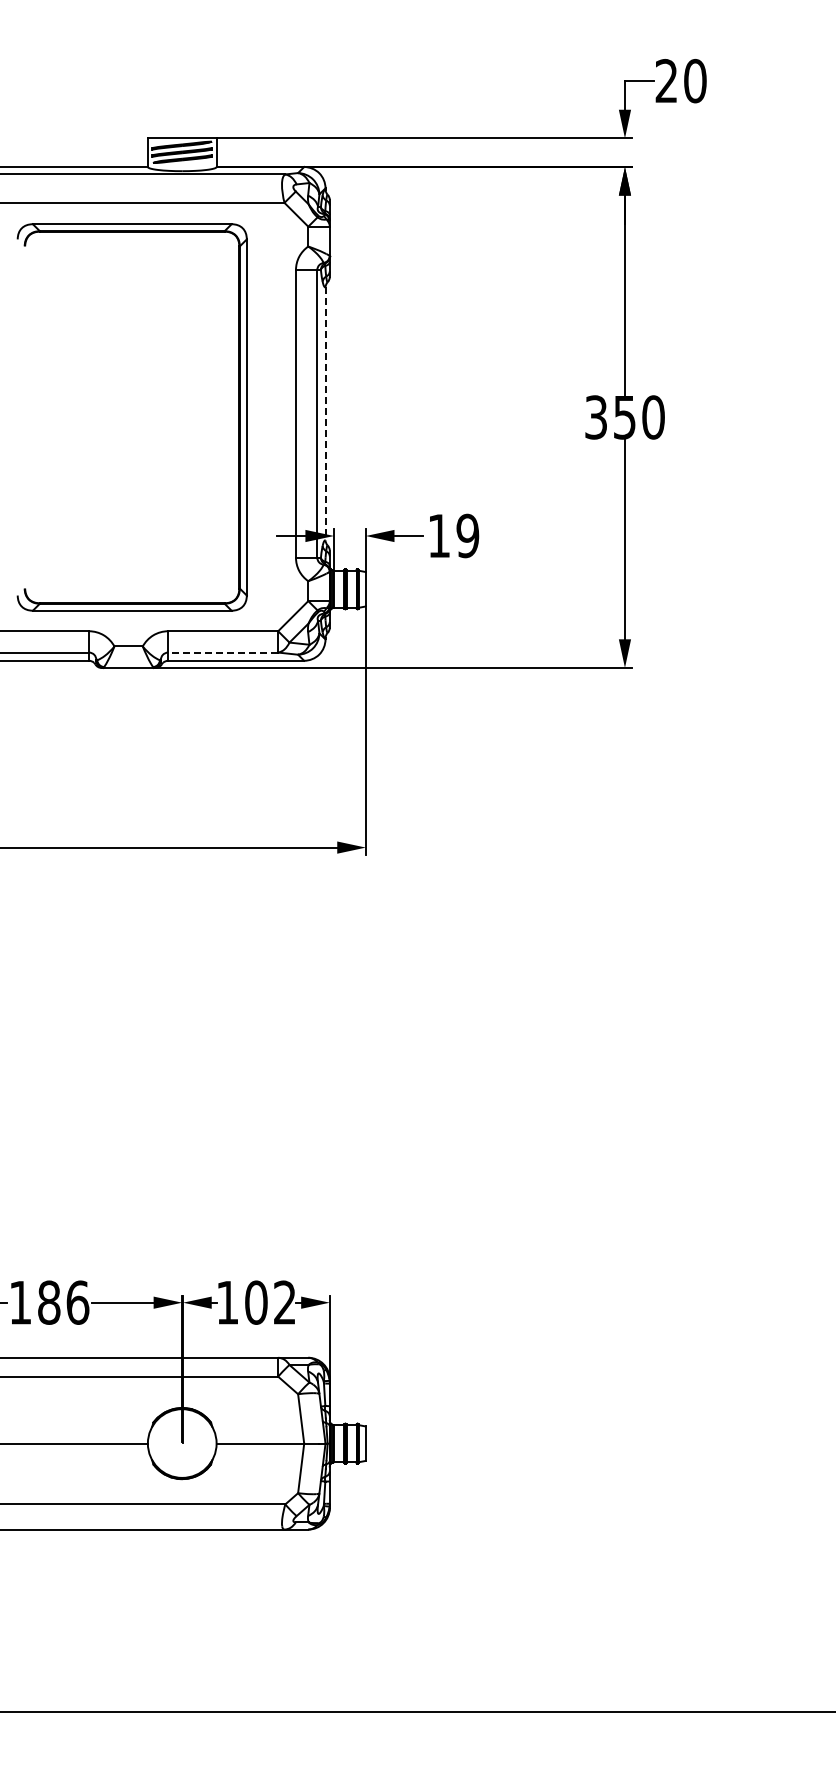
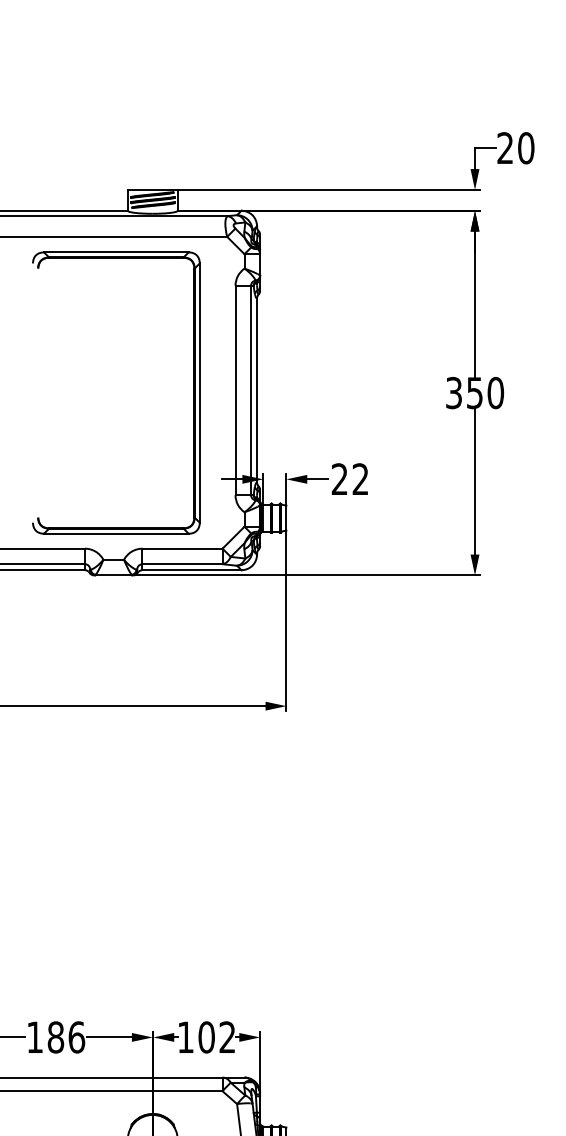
line: (325, 414) -> (257, 390), dashed -> solid
text: (453, 535) -> (350, 478), 19 -> 22
line: (222, 652) -> (182, 564), dashed -> solid

